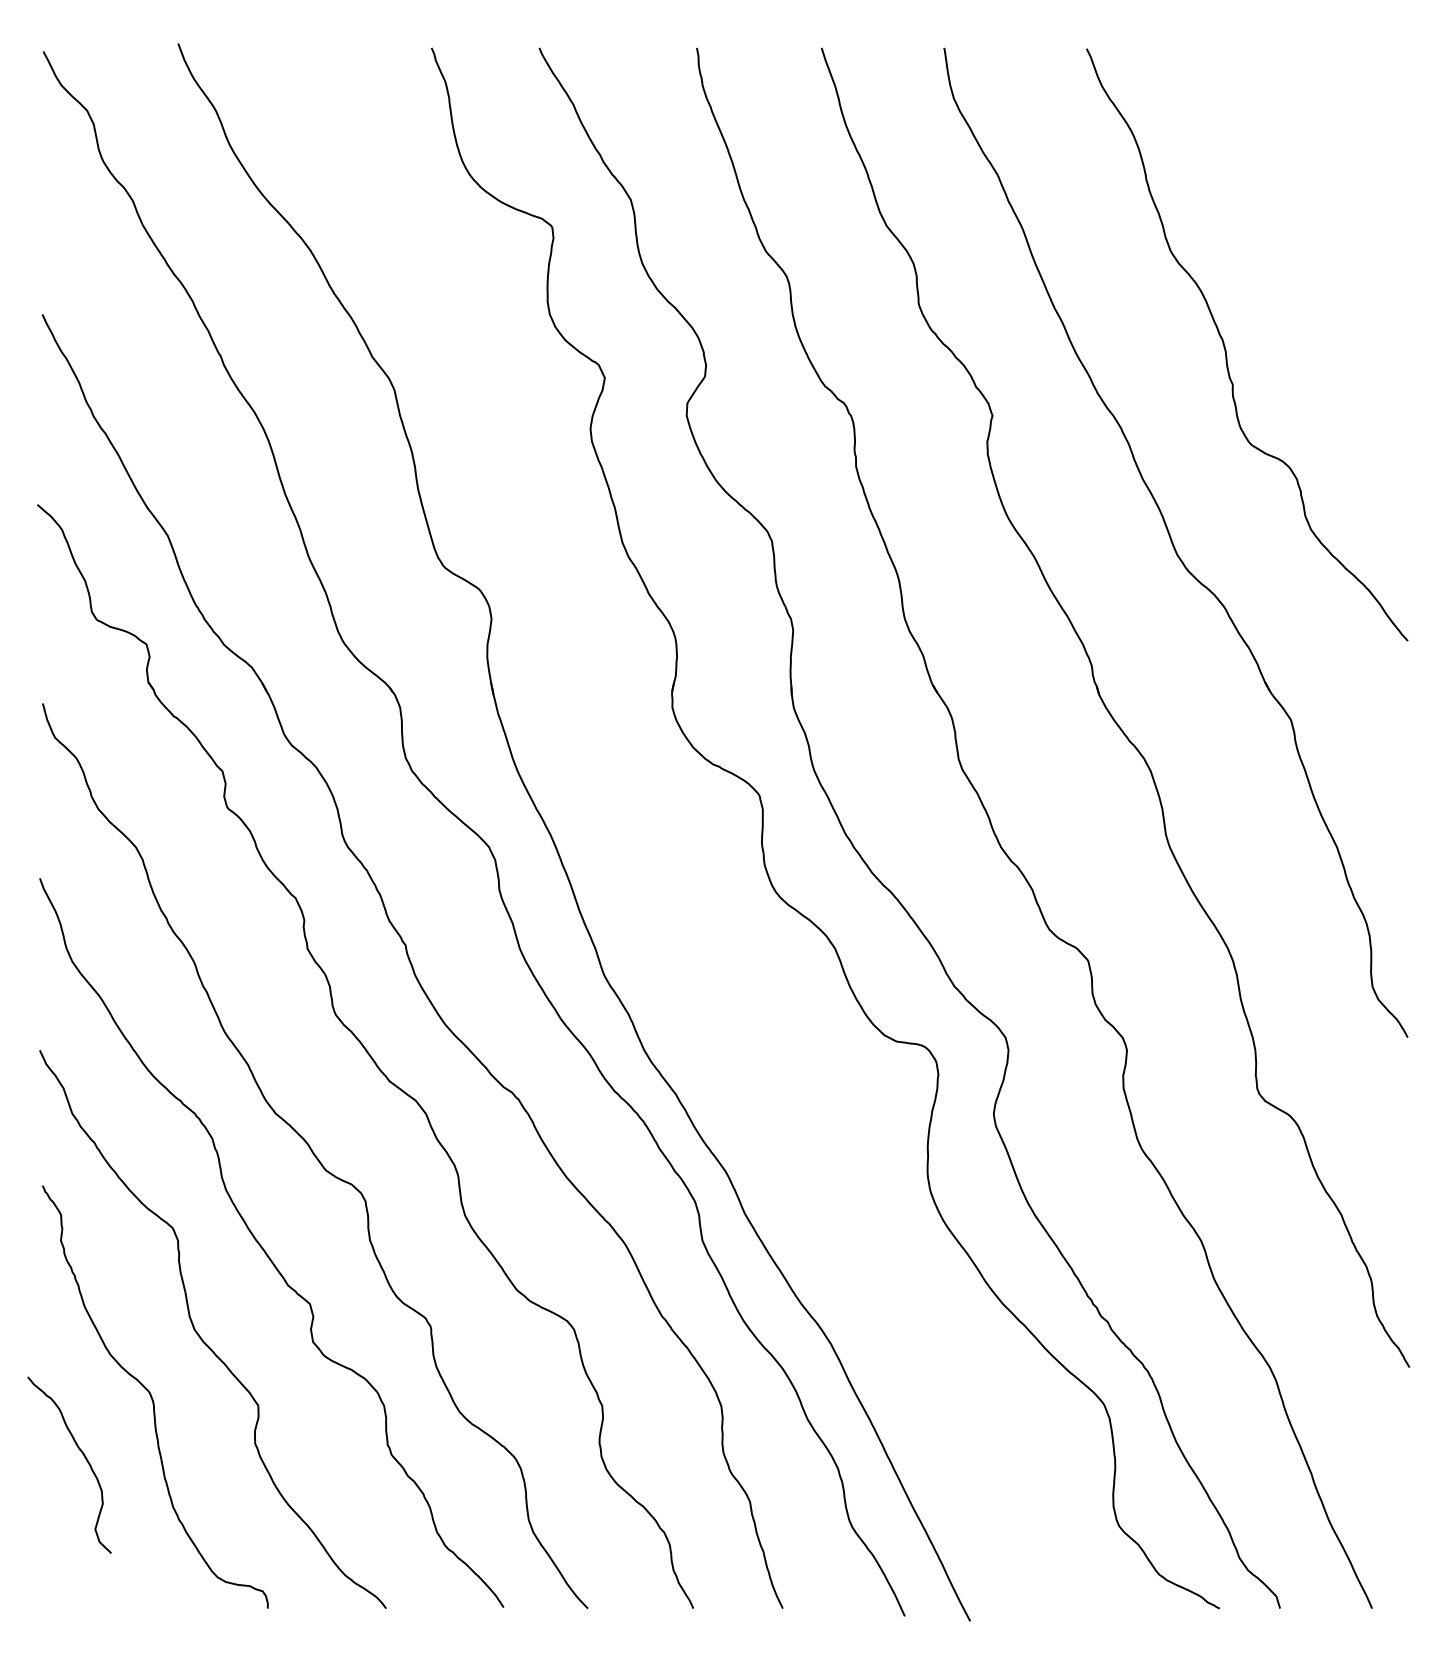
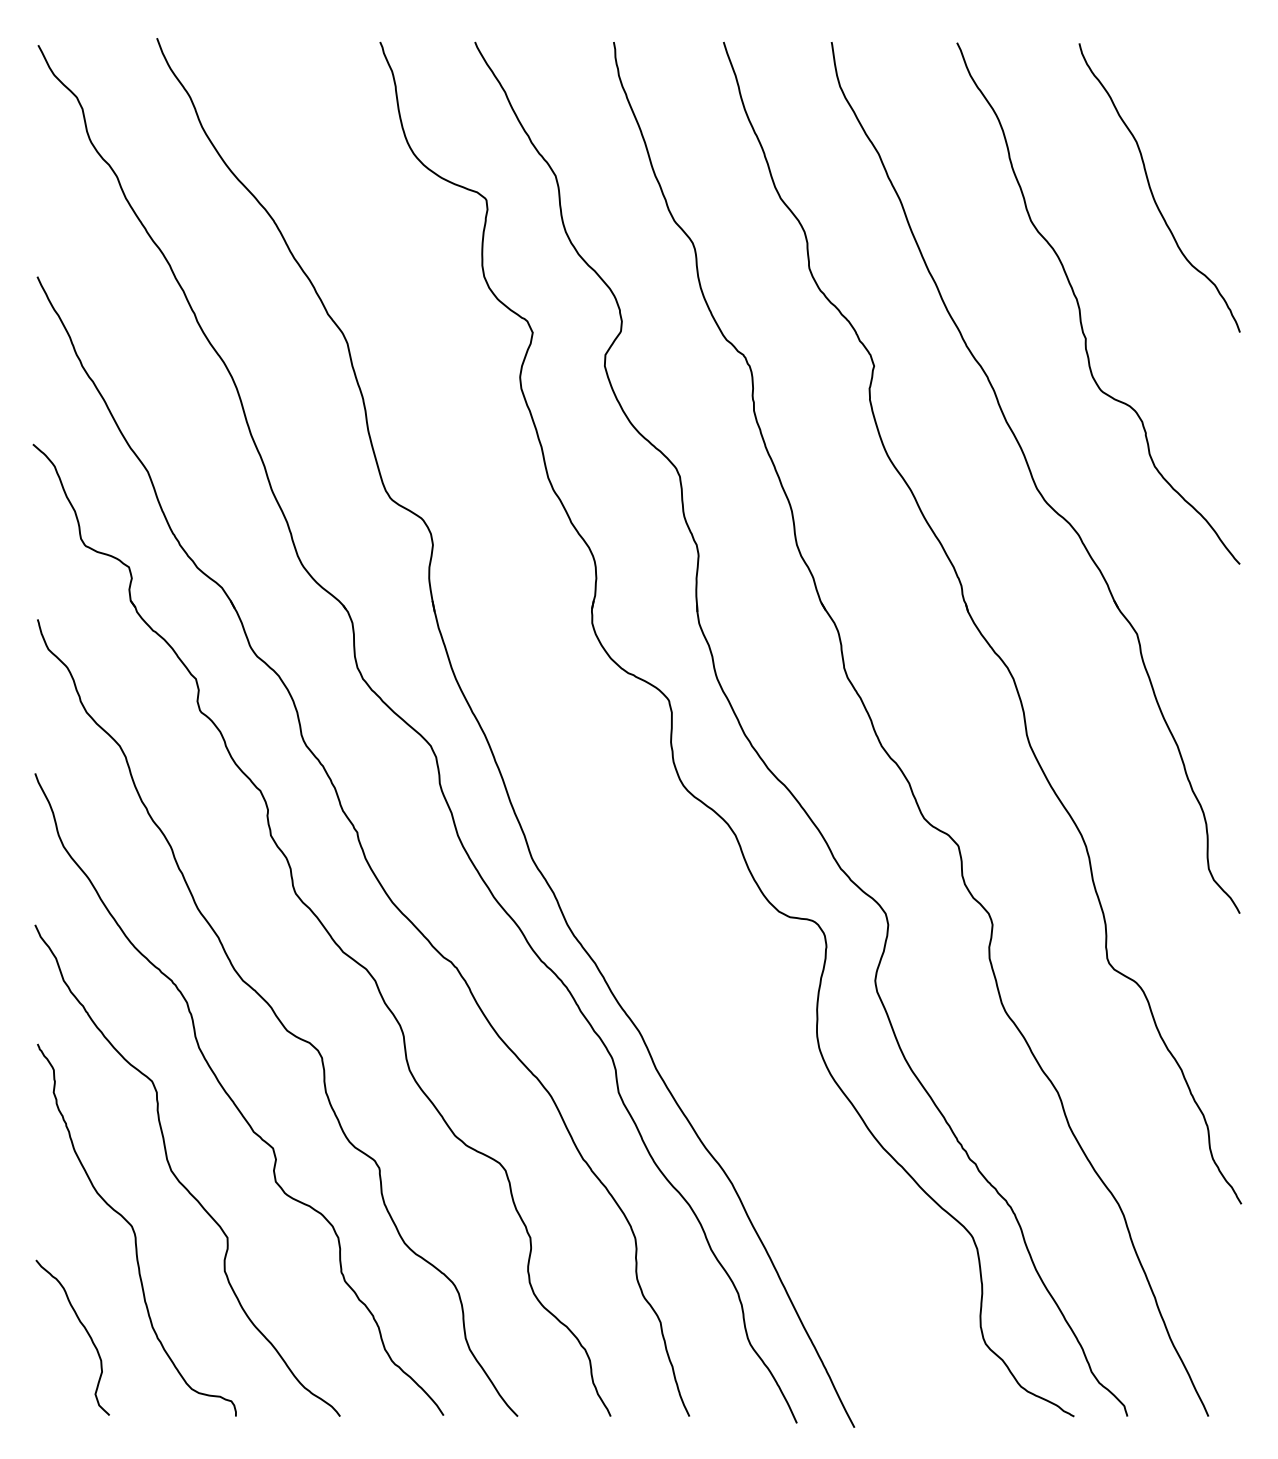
curve: (1308, 217) -> (1152, 191), added
curve: (83, 1456) -> (85, 1330), moved

